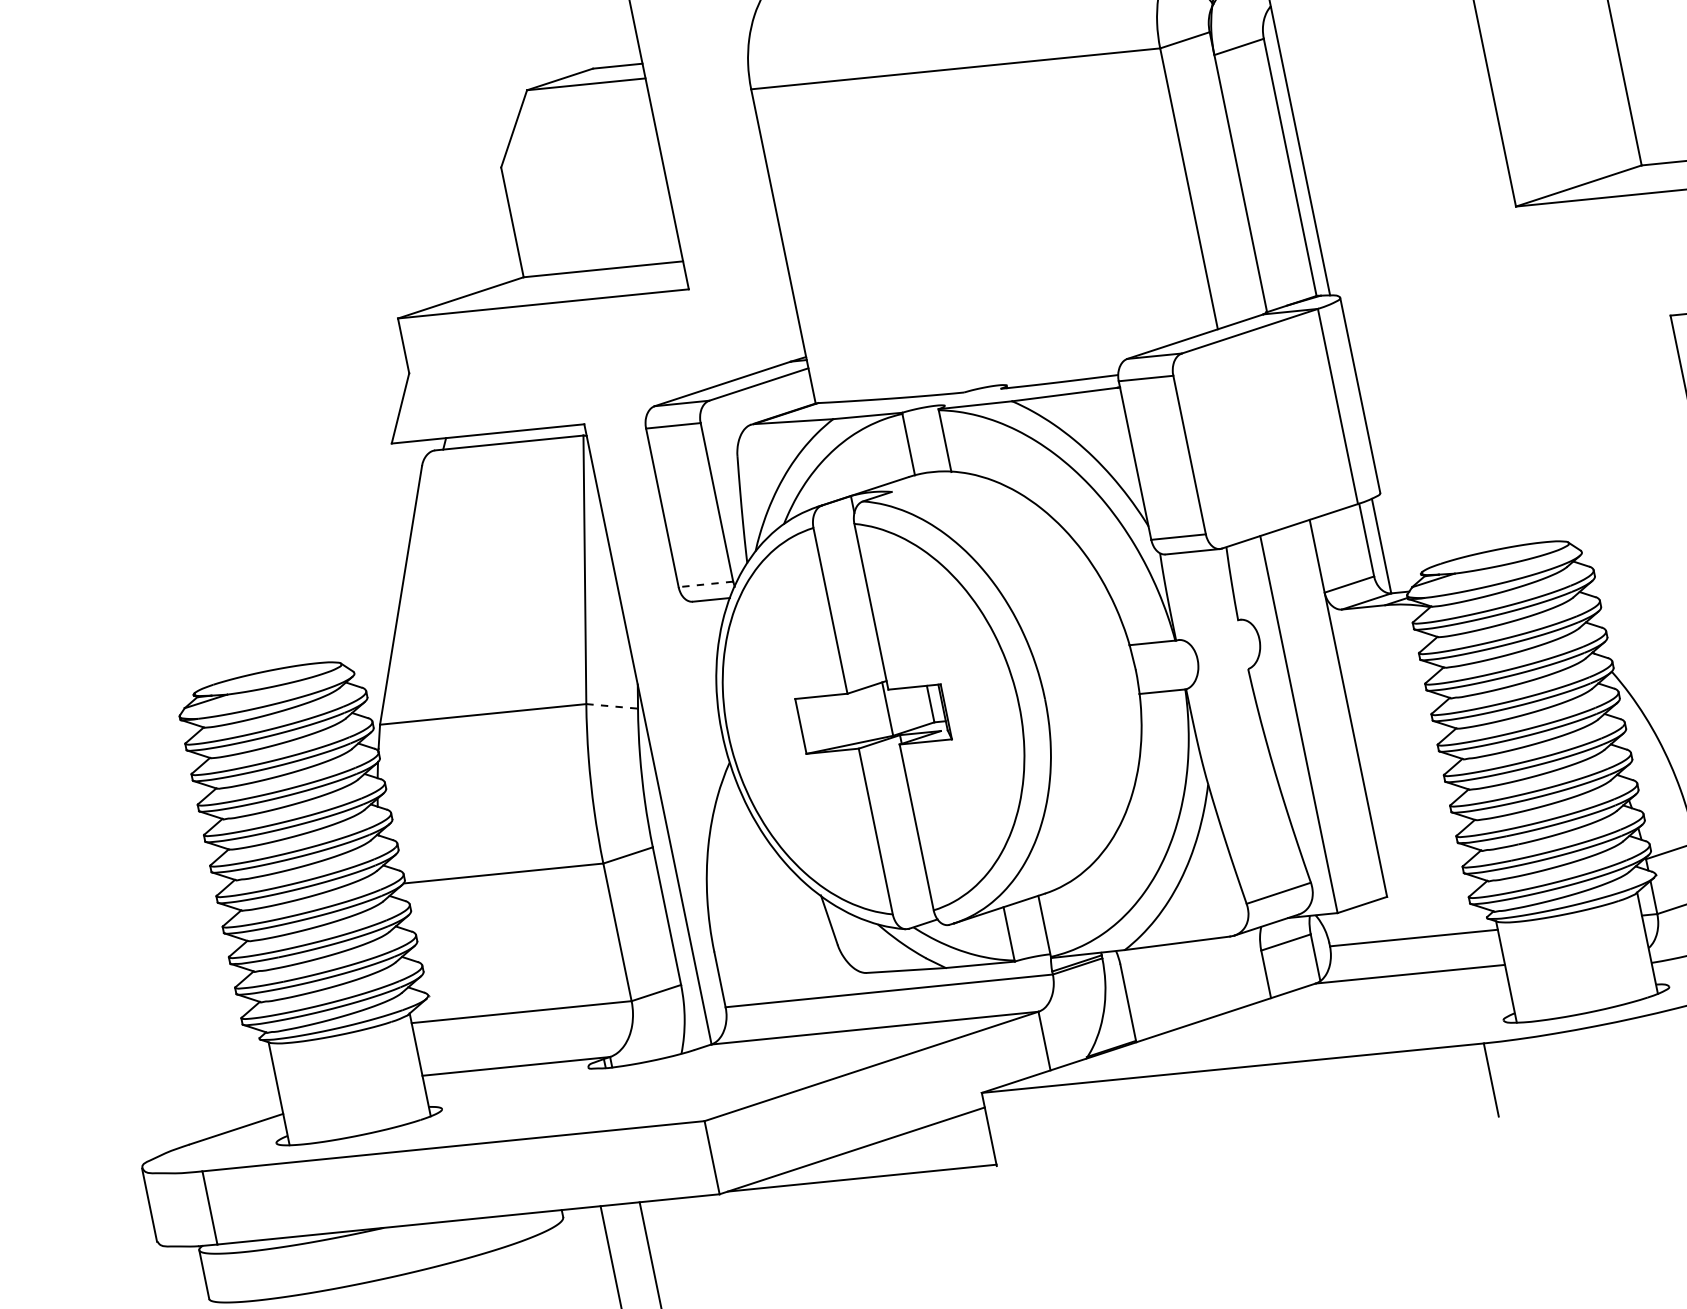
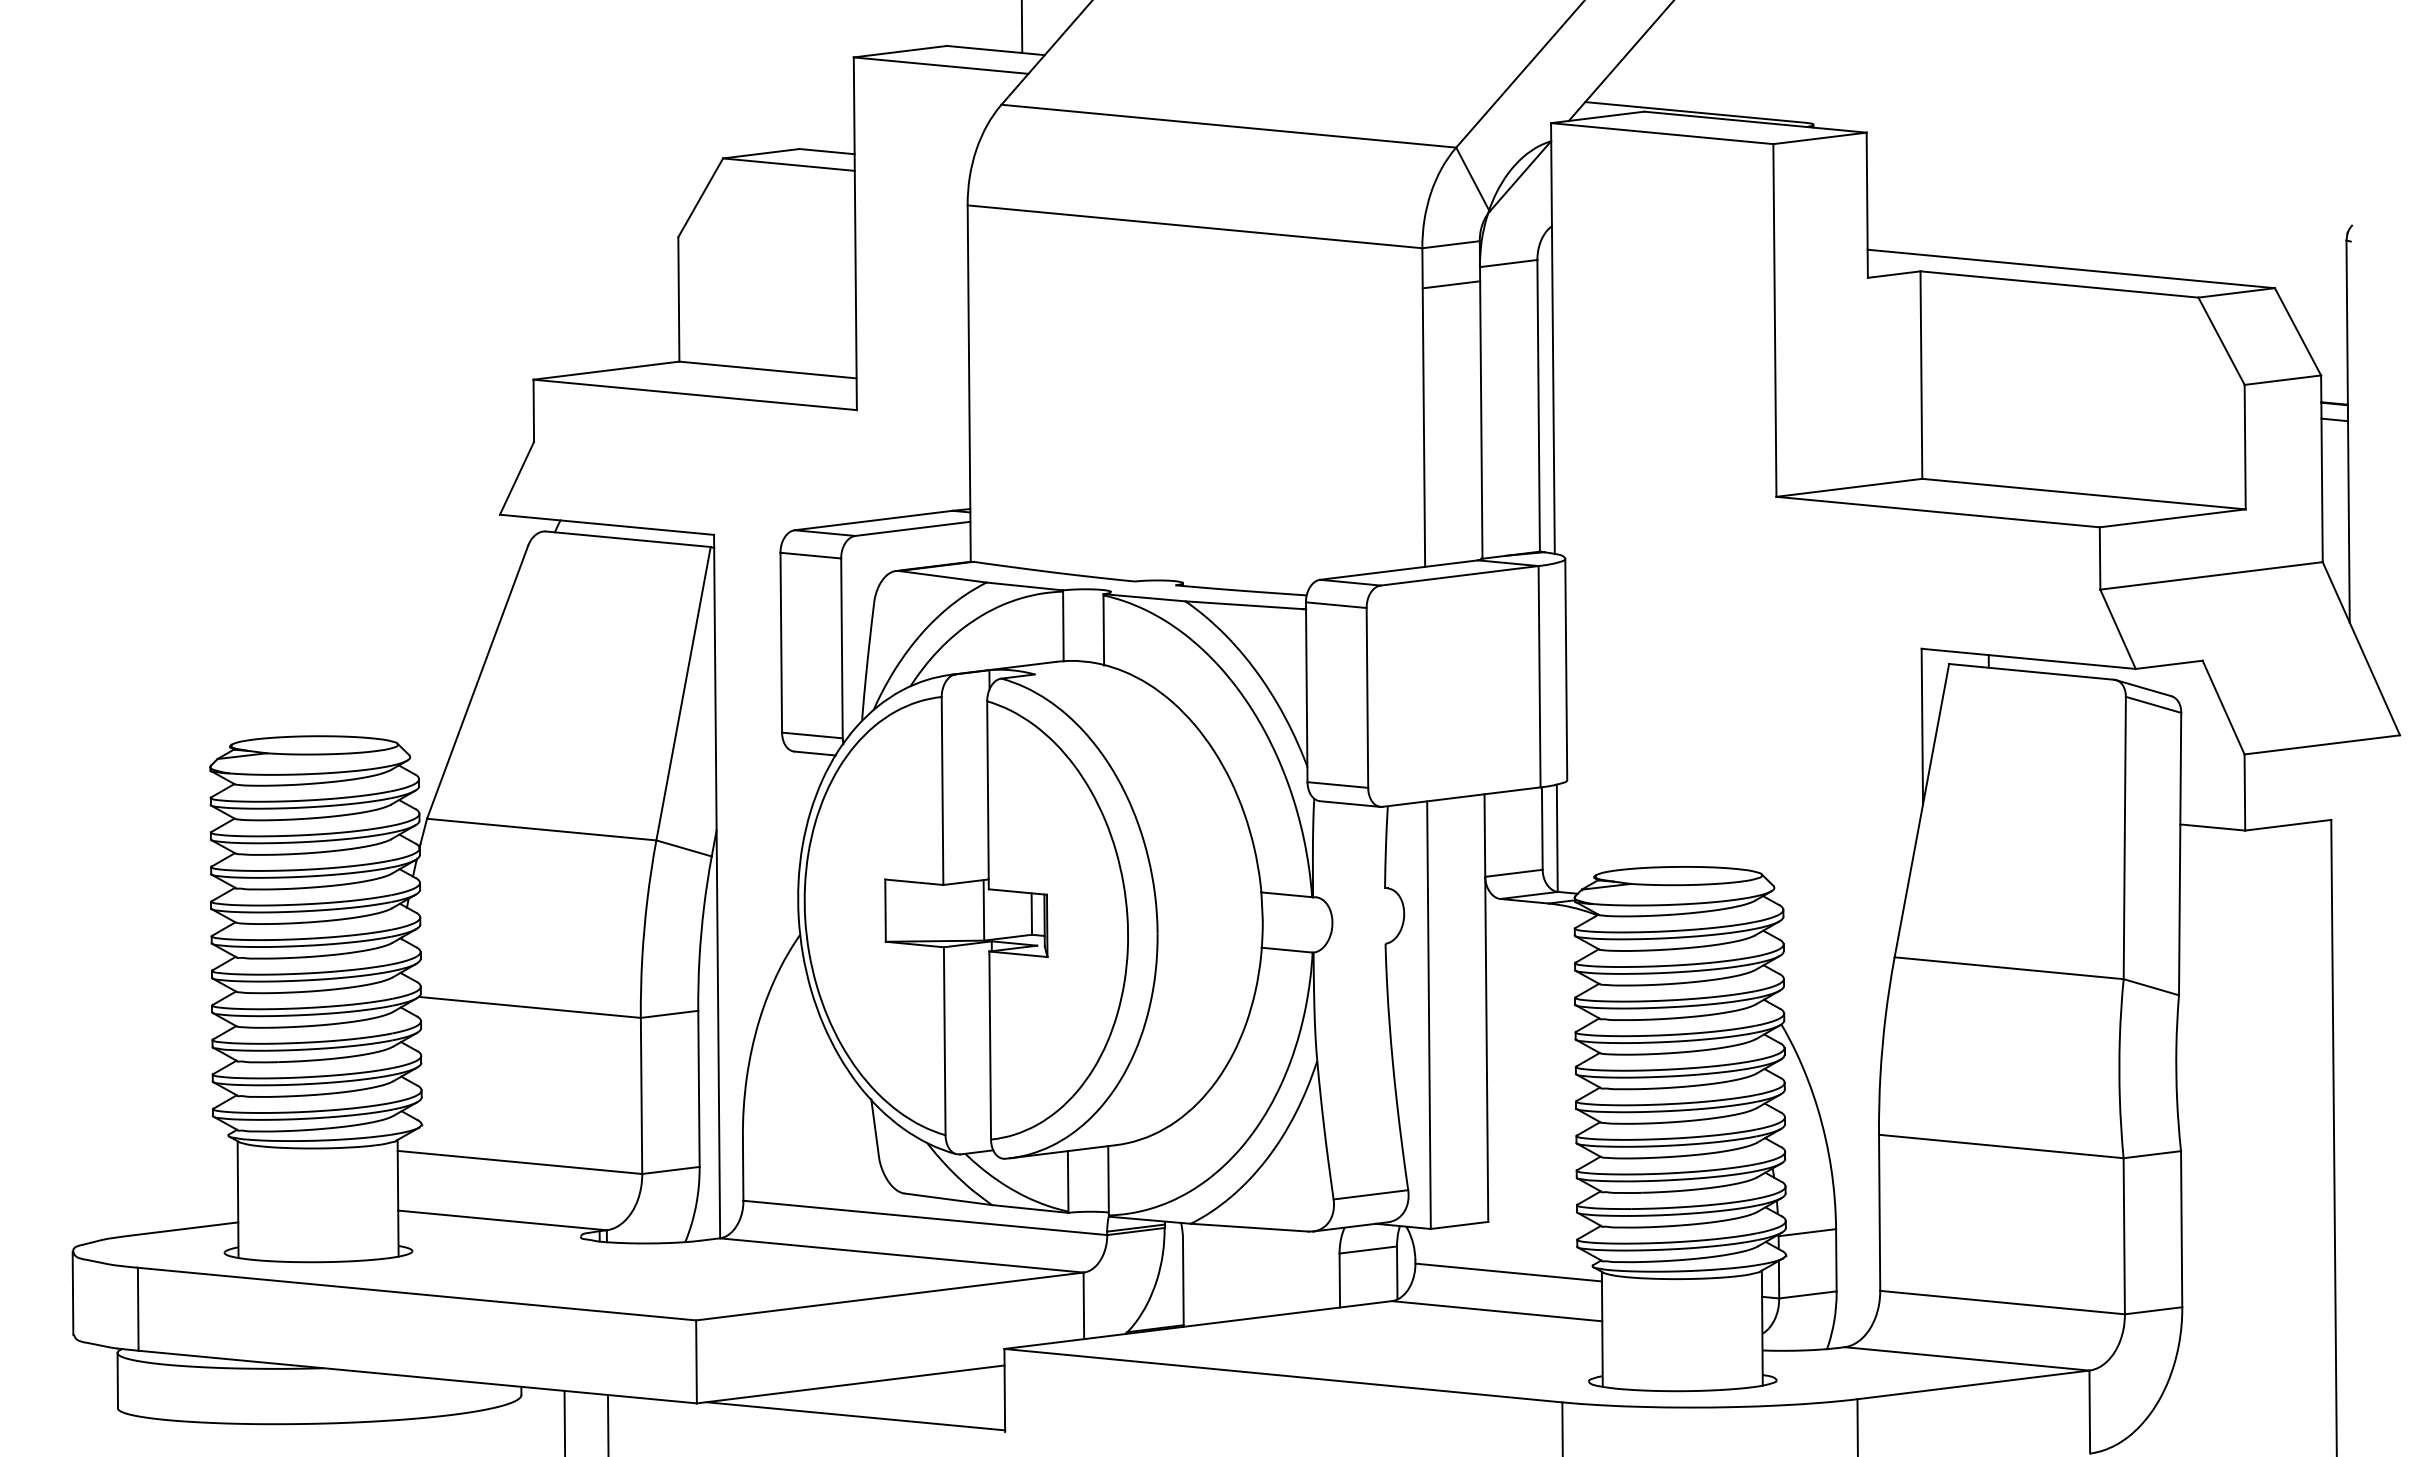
line: (1192, 75) -> (1451, 284), added
line: (705, 584) -> (811, 735), dashed -> solid
line: (612, 706) -> (684, 848), dashed -> solid

